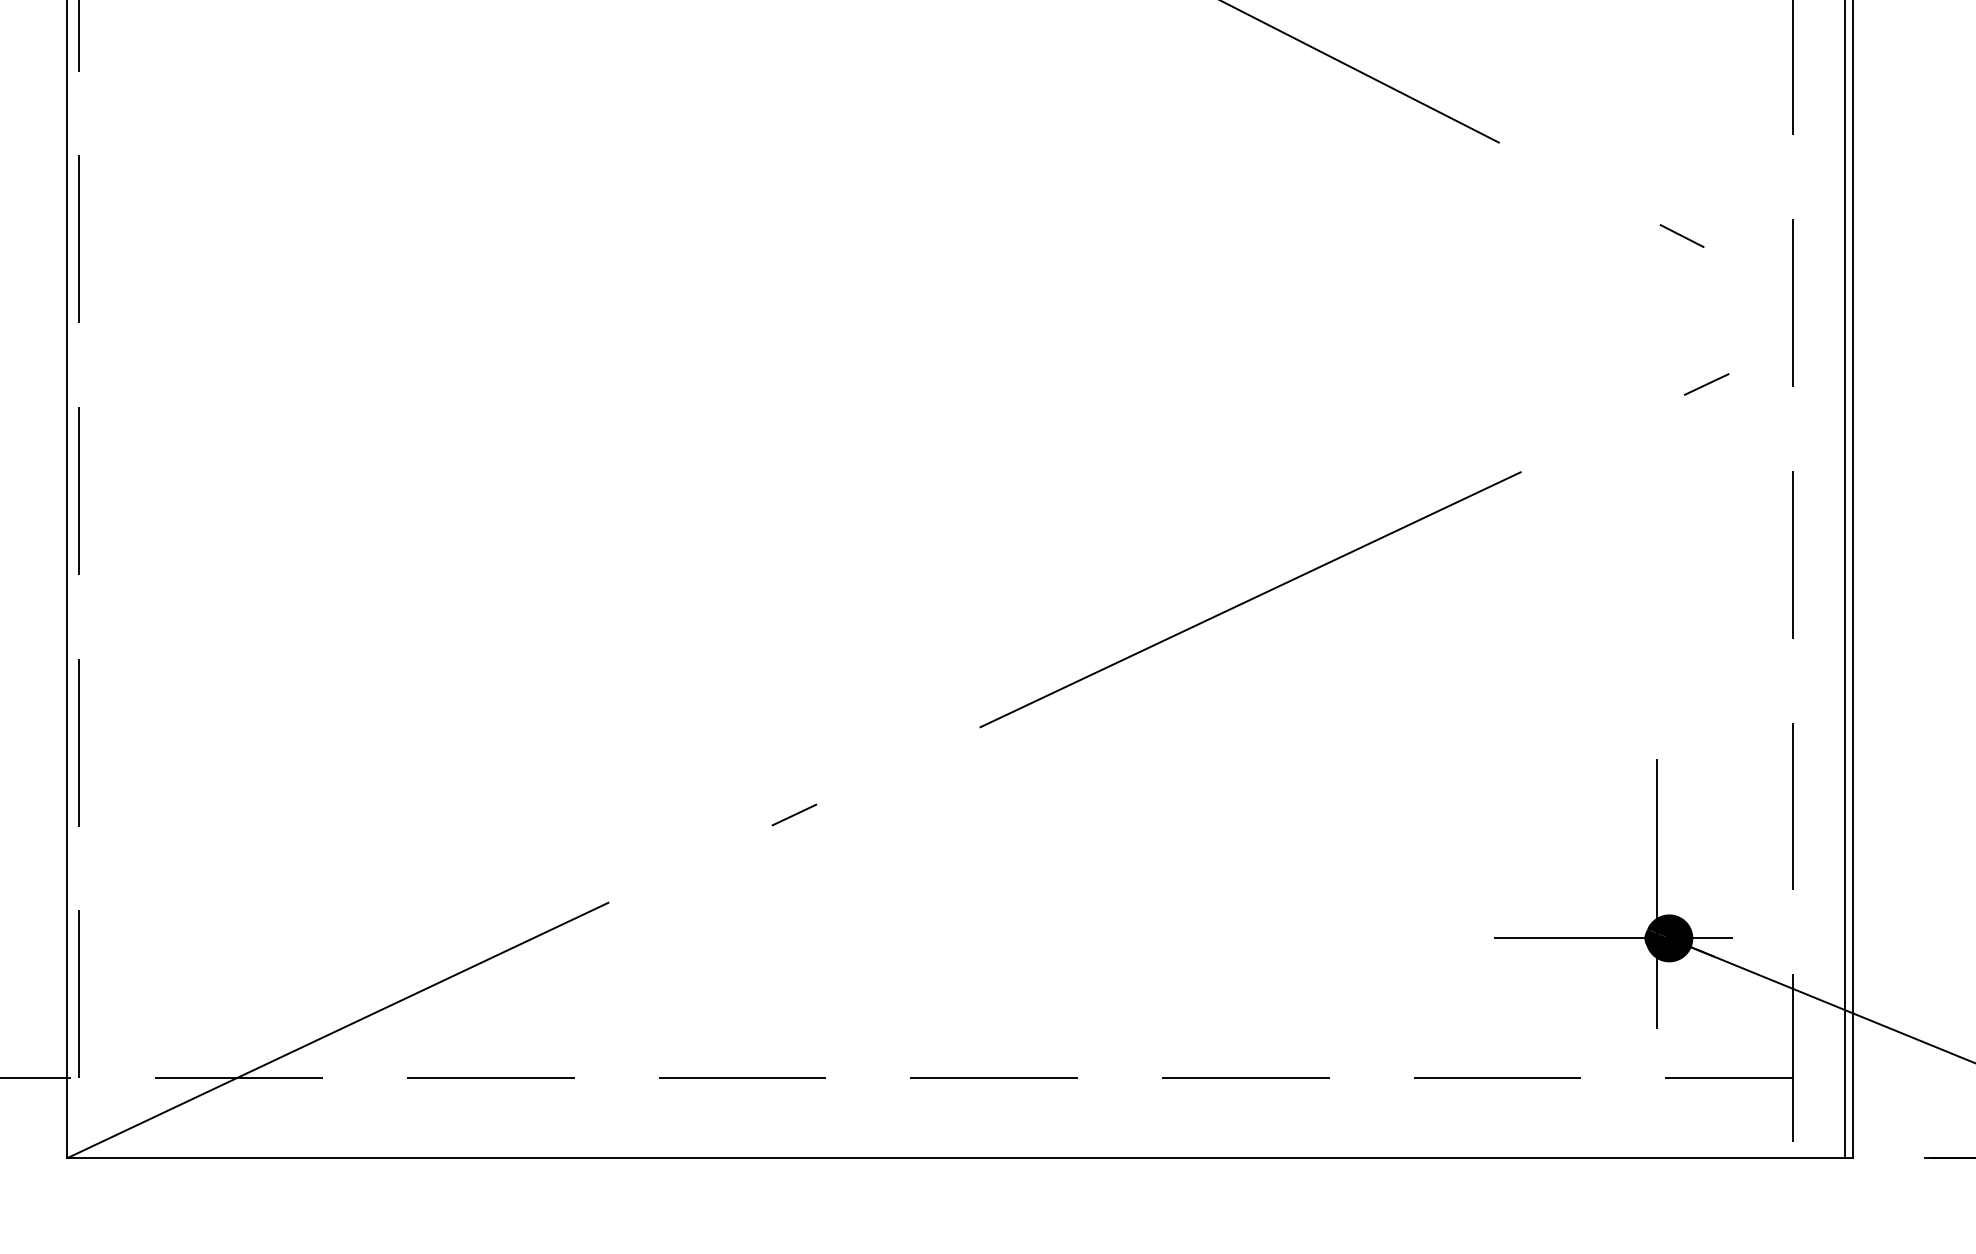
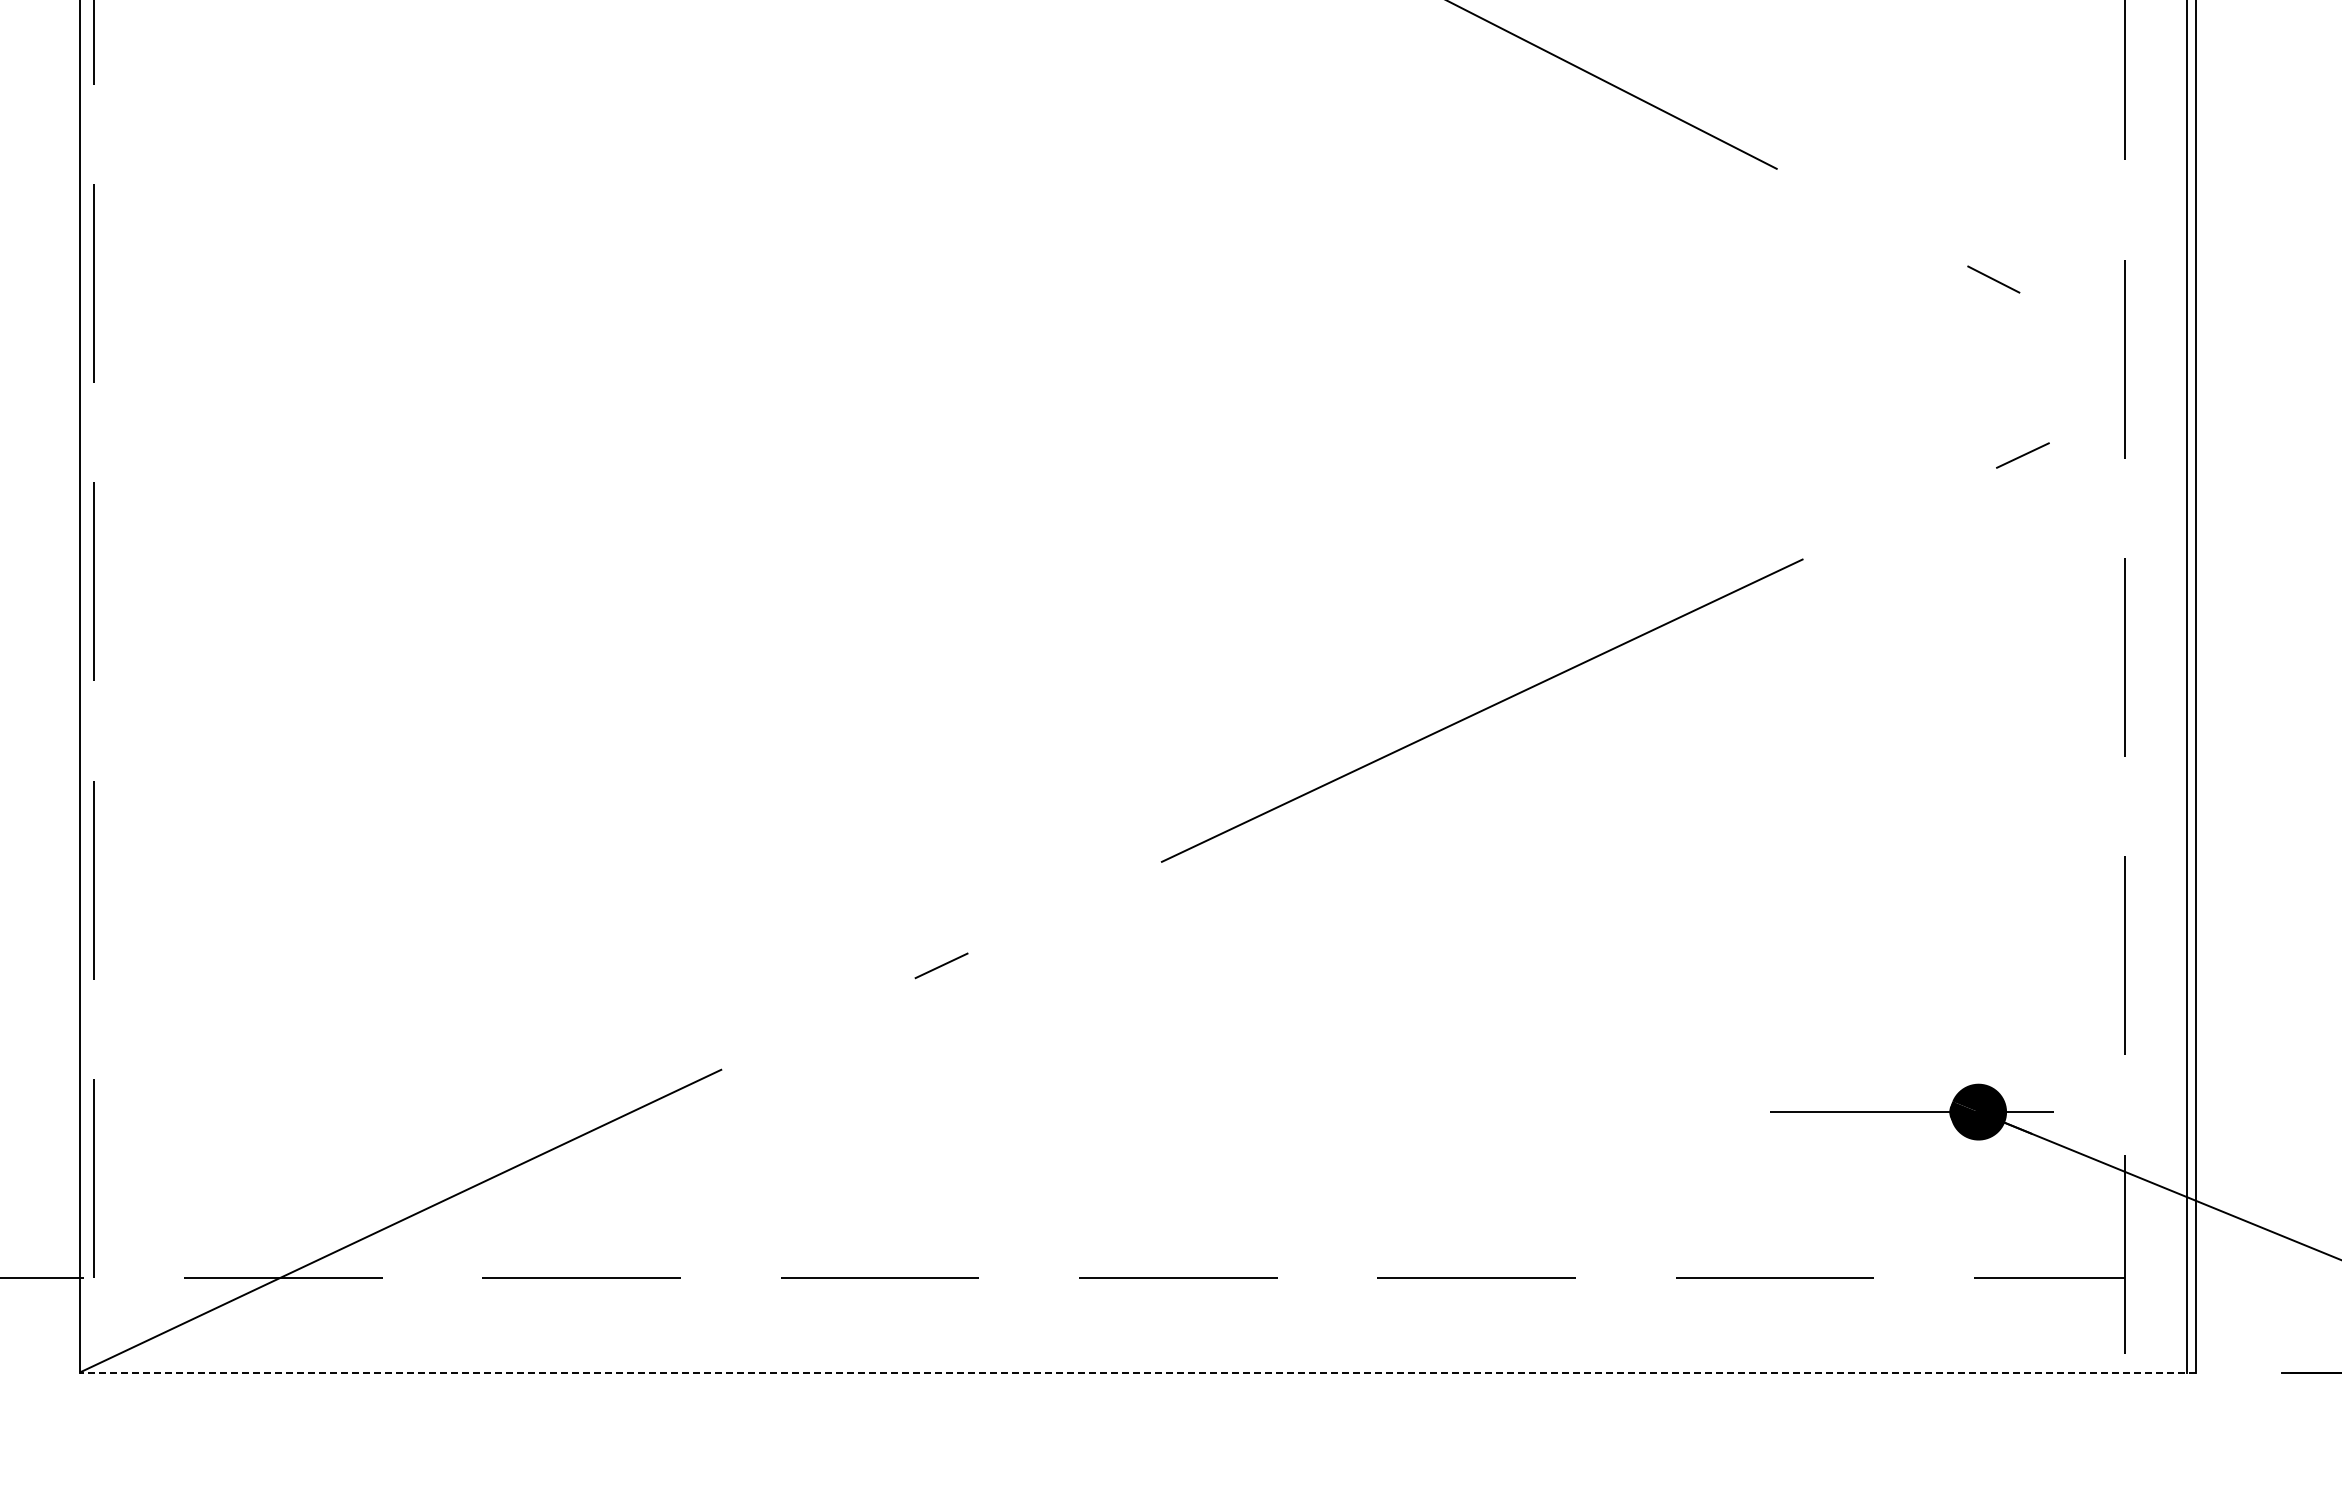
line: (1657, 893) -> (1964, 1059), removed
line: (959, 1158) -> (1137, 1372), solid -> dashed

